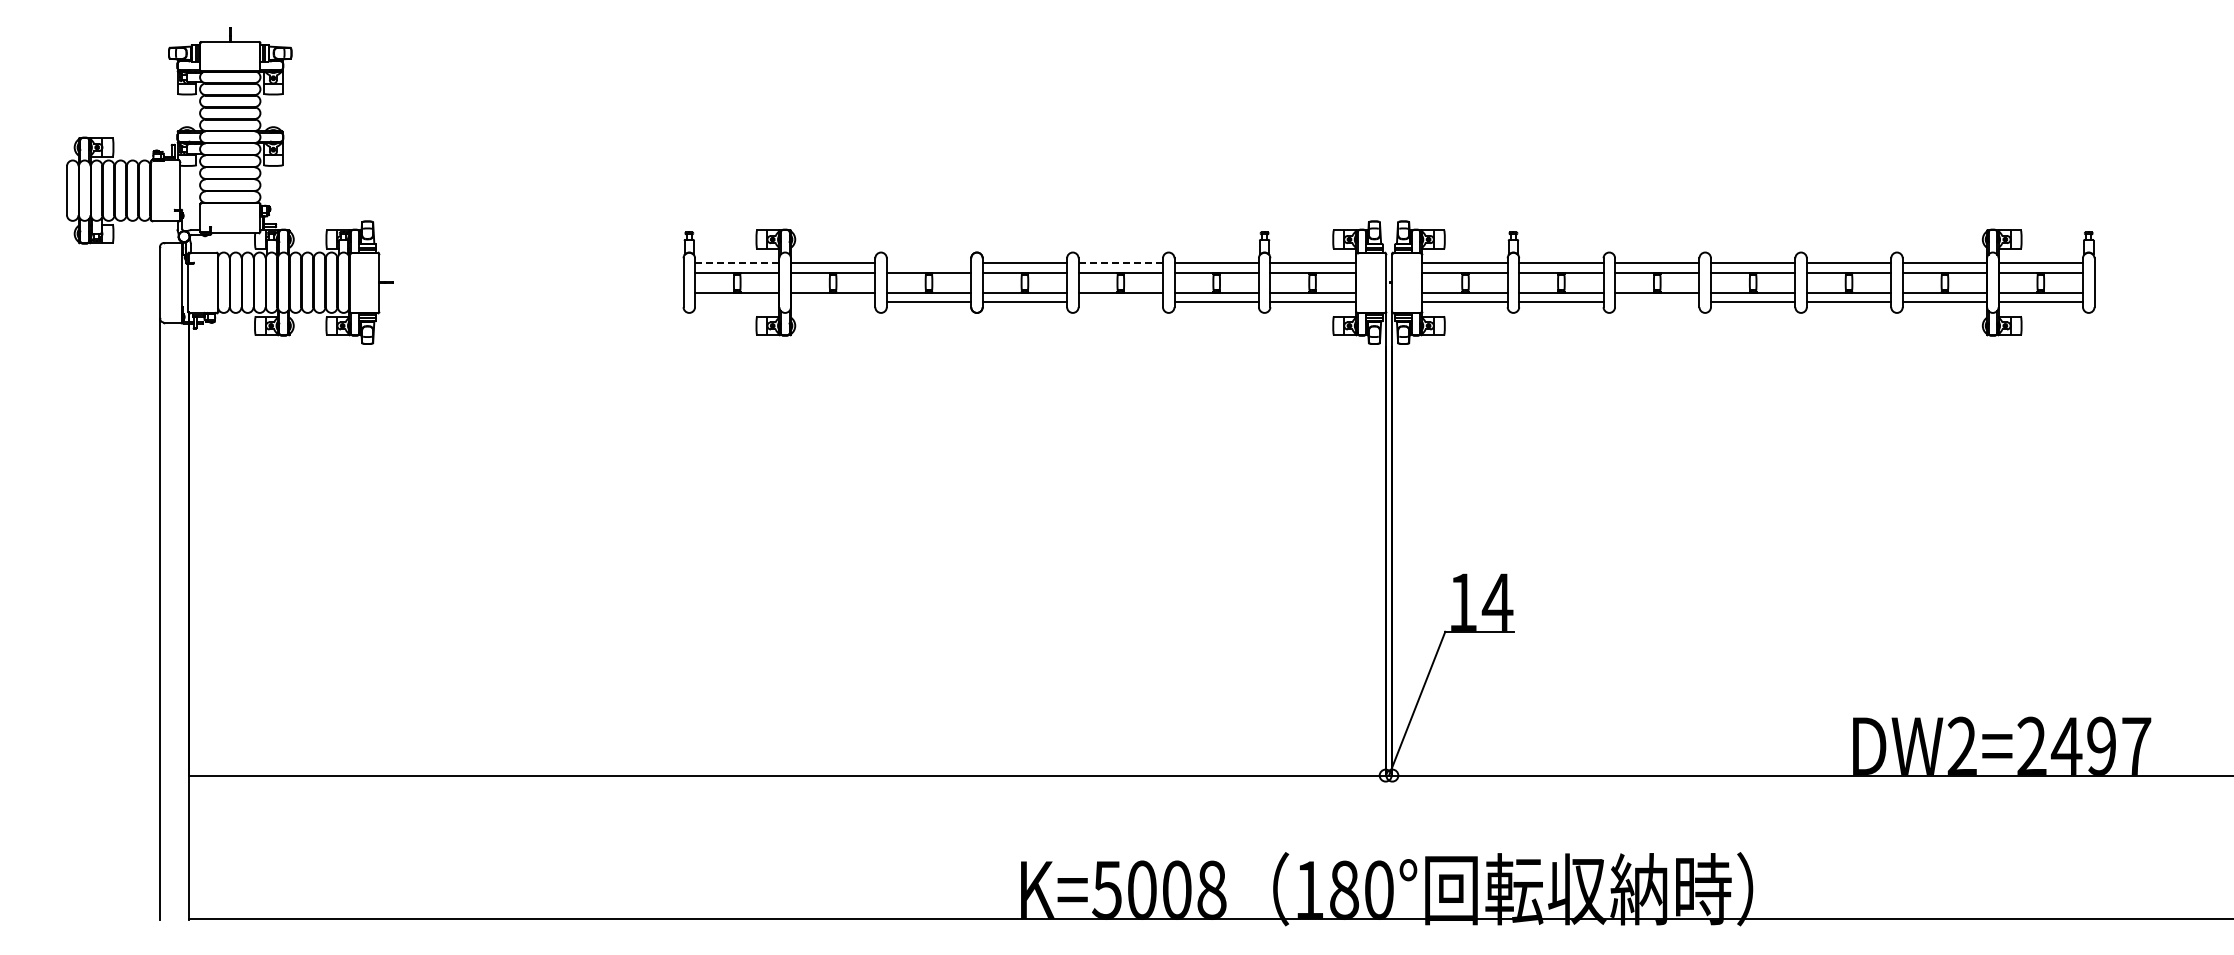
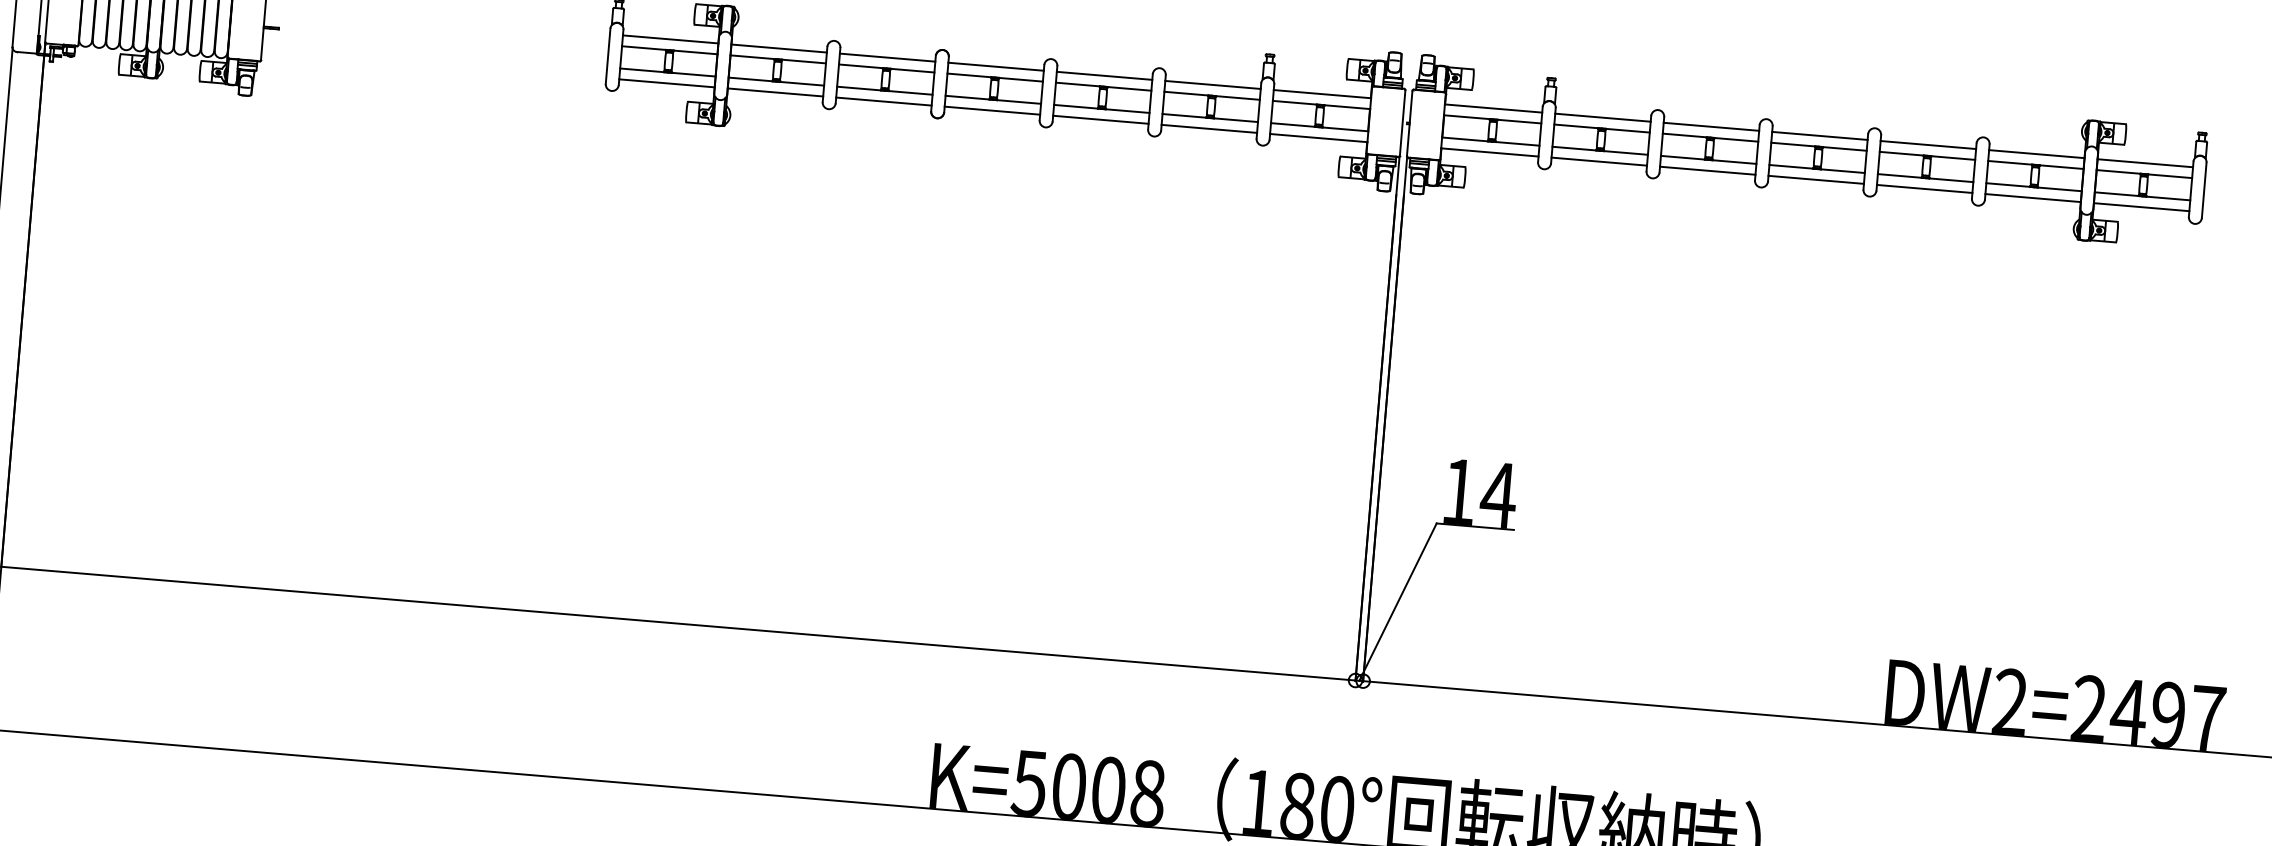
line: (736, 263) -> (669, 39), dashed -> solid
line: (928, 263) -> (887, 57), added
line: (1120, 263) -> (1104, 76), dashed -> solid
line: (737, 302) -> (667, 83), added
line: (832, 302) -> (774, 92), added
line: (1120, 302) -> (1100, 120), added
line: (1657, 302) -> (1707, 171), added

